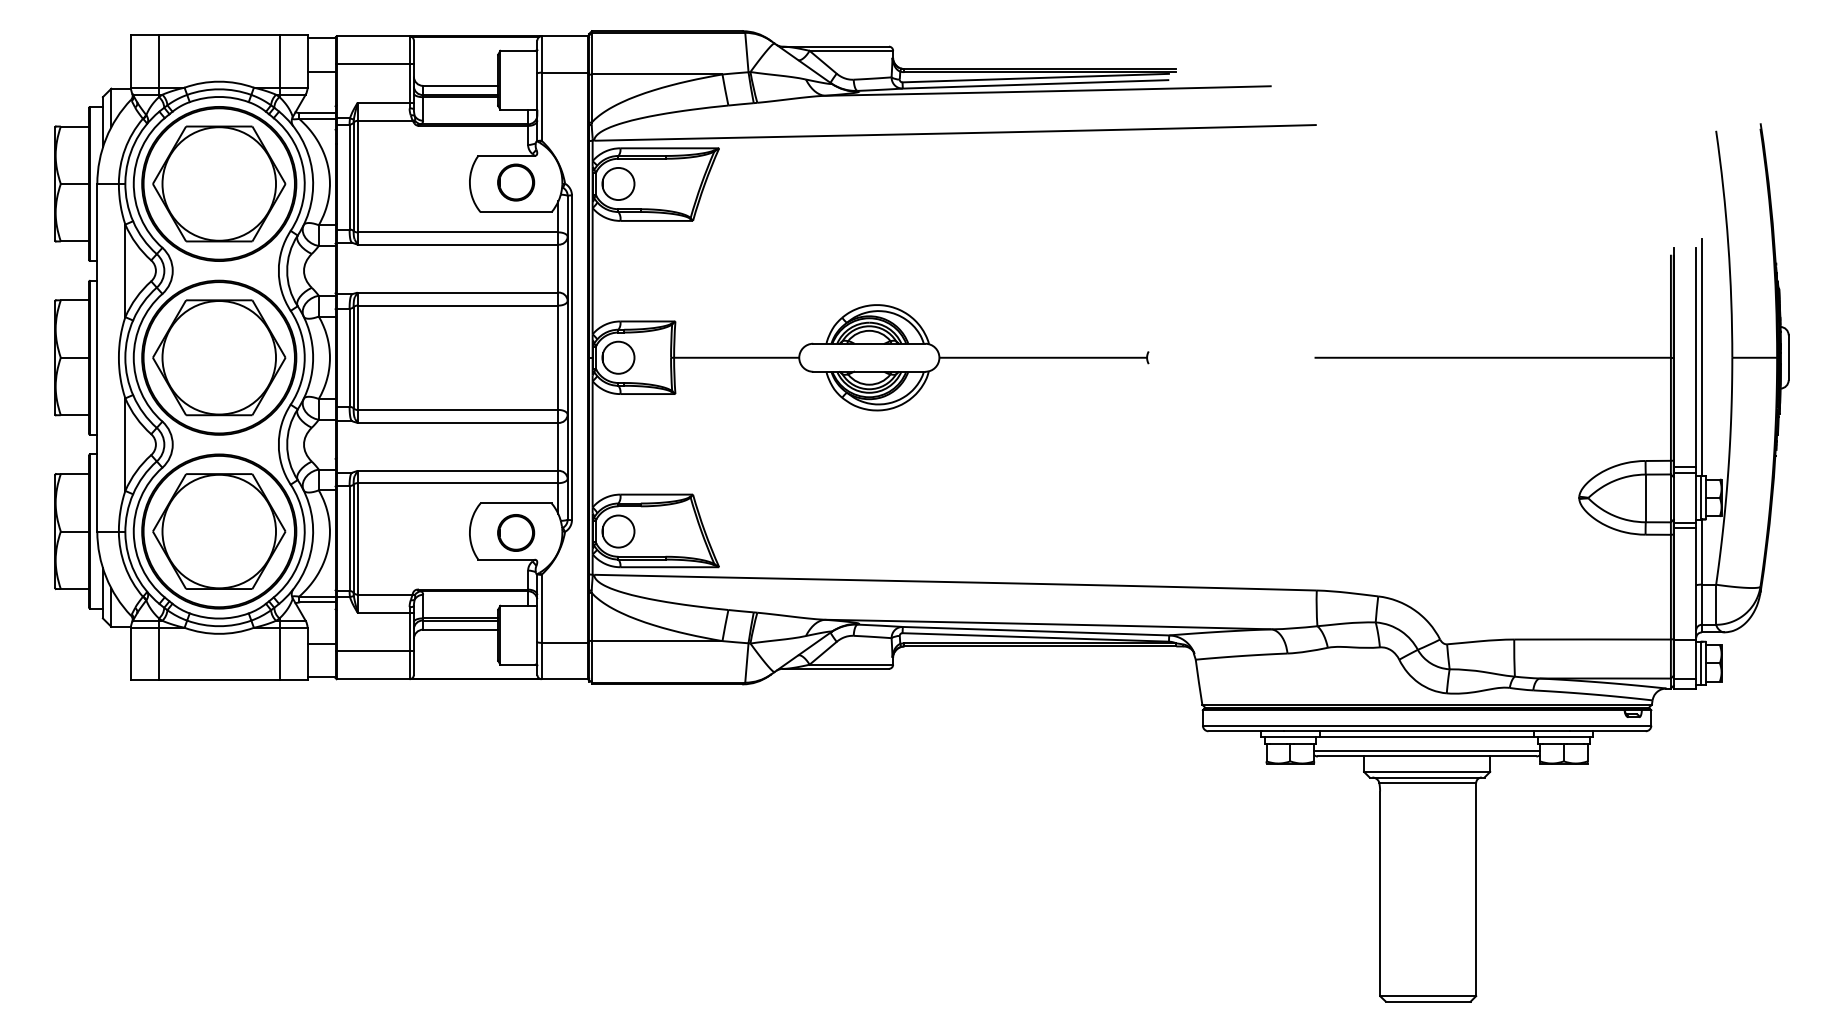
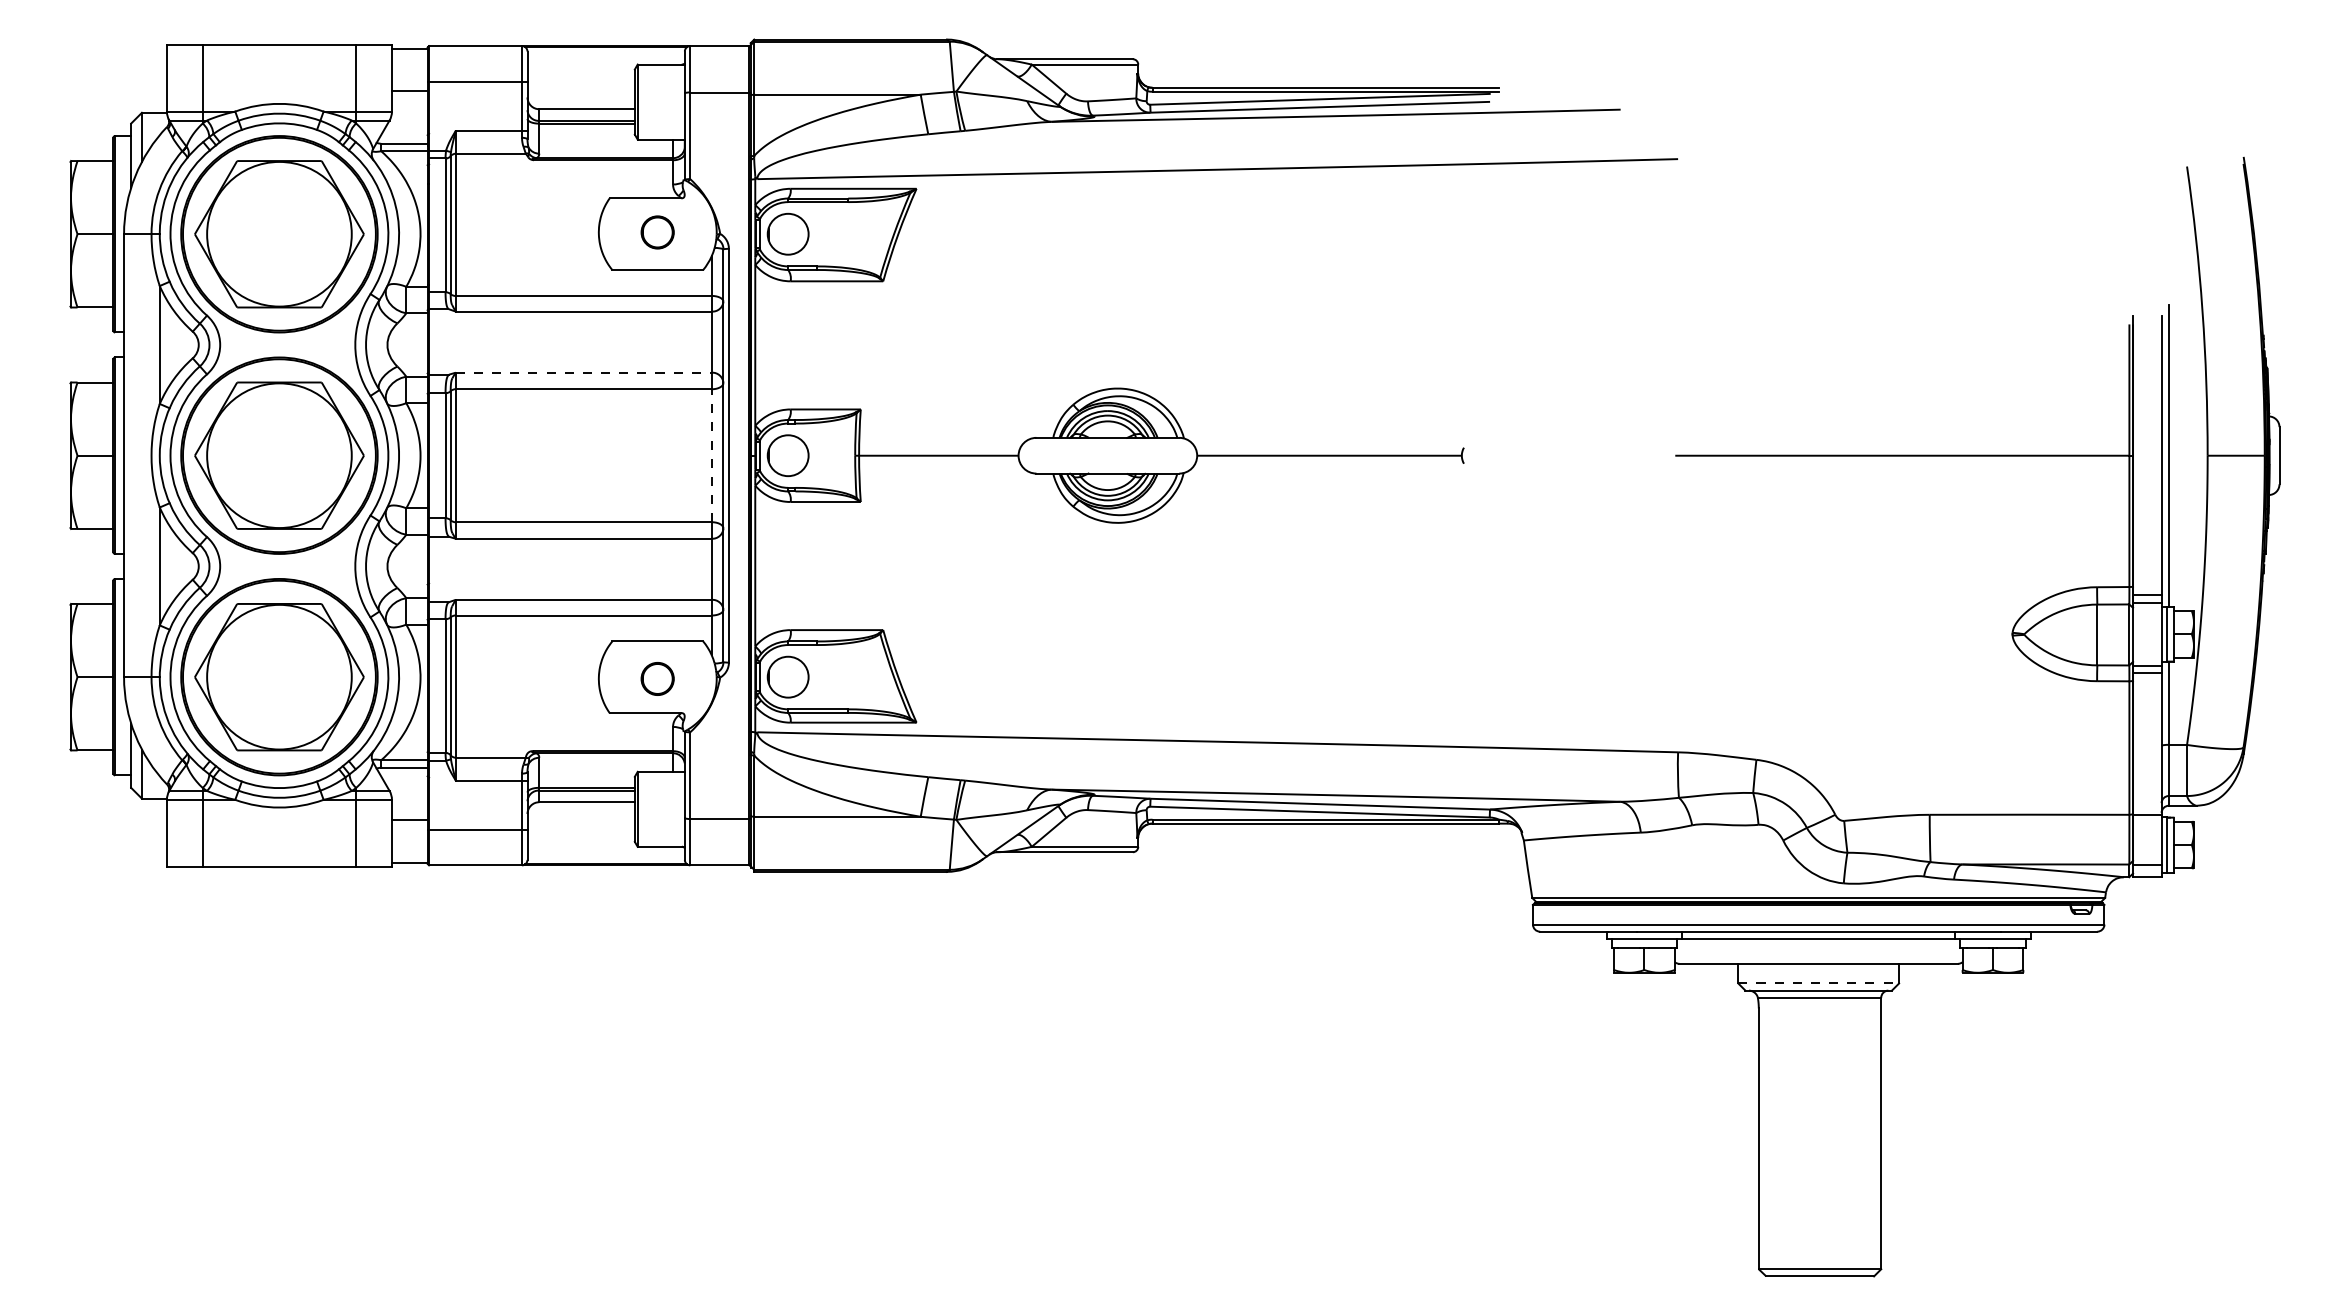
part: (515, 182) -> (657, 232), size x0.7
line: (457, 292) -> (583, 372), solid -> dashed
line: (558, 357) -> (711, 455), solid -> dashed
part: (515, 532) -> (657, 678), size x0.7
line: (1426, 750) -> (1818, 956), removed
line: (1427, 771) -> (1819, 983), solid -> dashed

